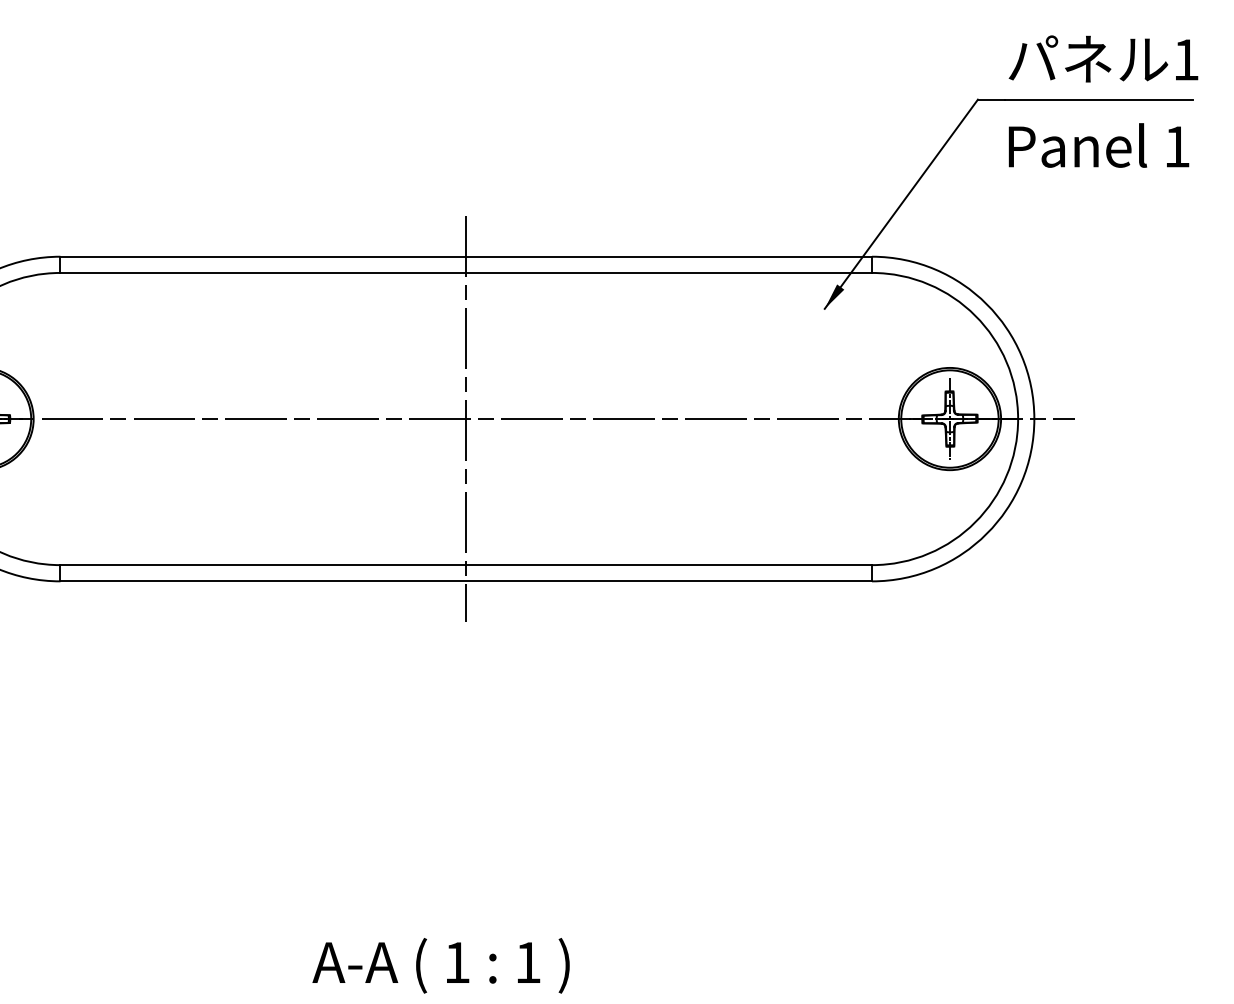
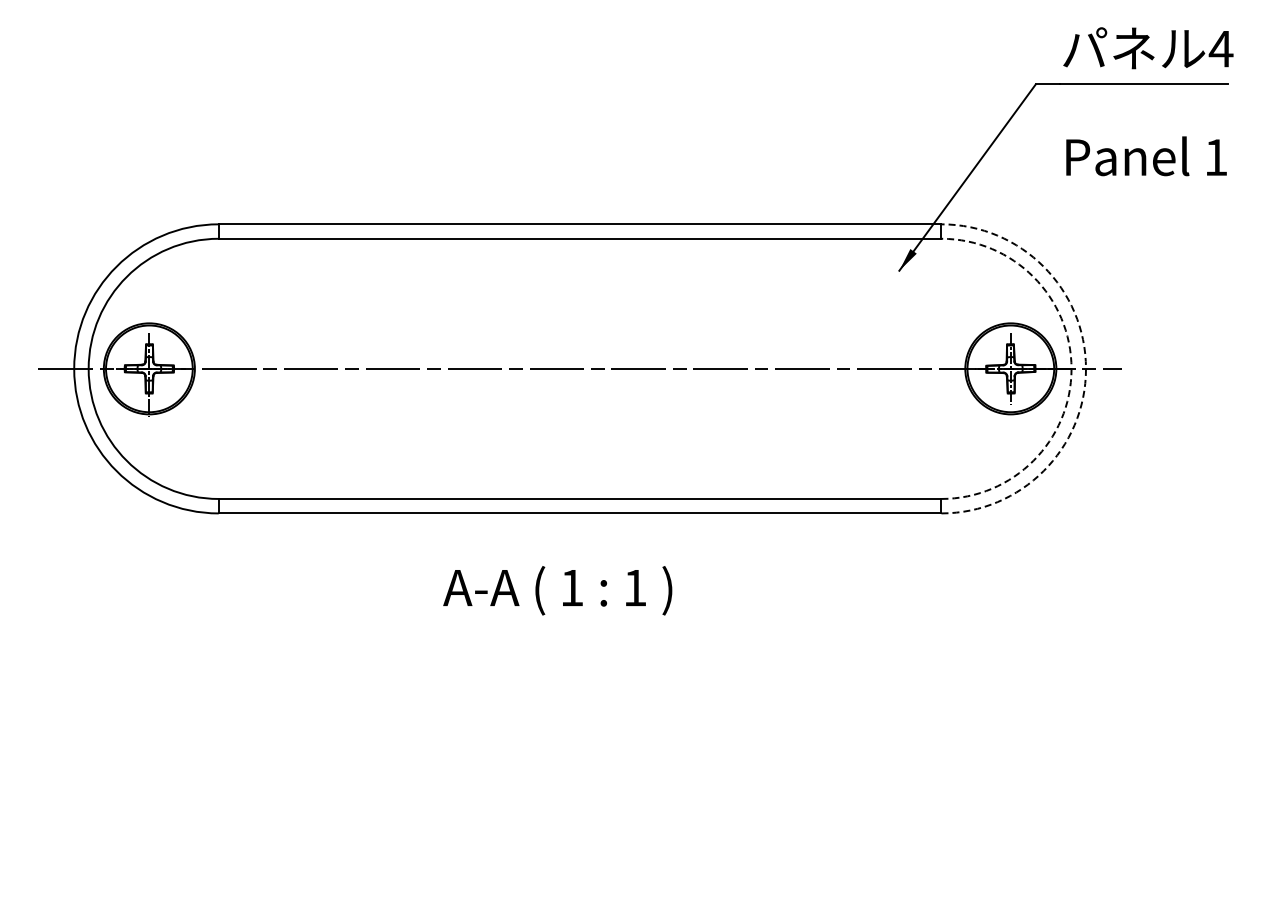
text: (1185, 60) -> (1220, 49), 1 -> 4
text: (1098, 145) -> (1146, 156), moved
line: (466, 418) -> (580, 368), removed
arc: (1018, 418) -> (1071, 368), solid -> dashed
arc: (1034, 418) -> (1086, 368), solid -> dashed
text: (440, 965) -> (557, 590), moved

